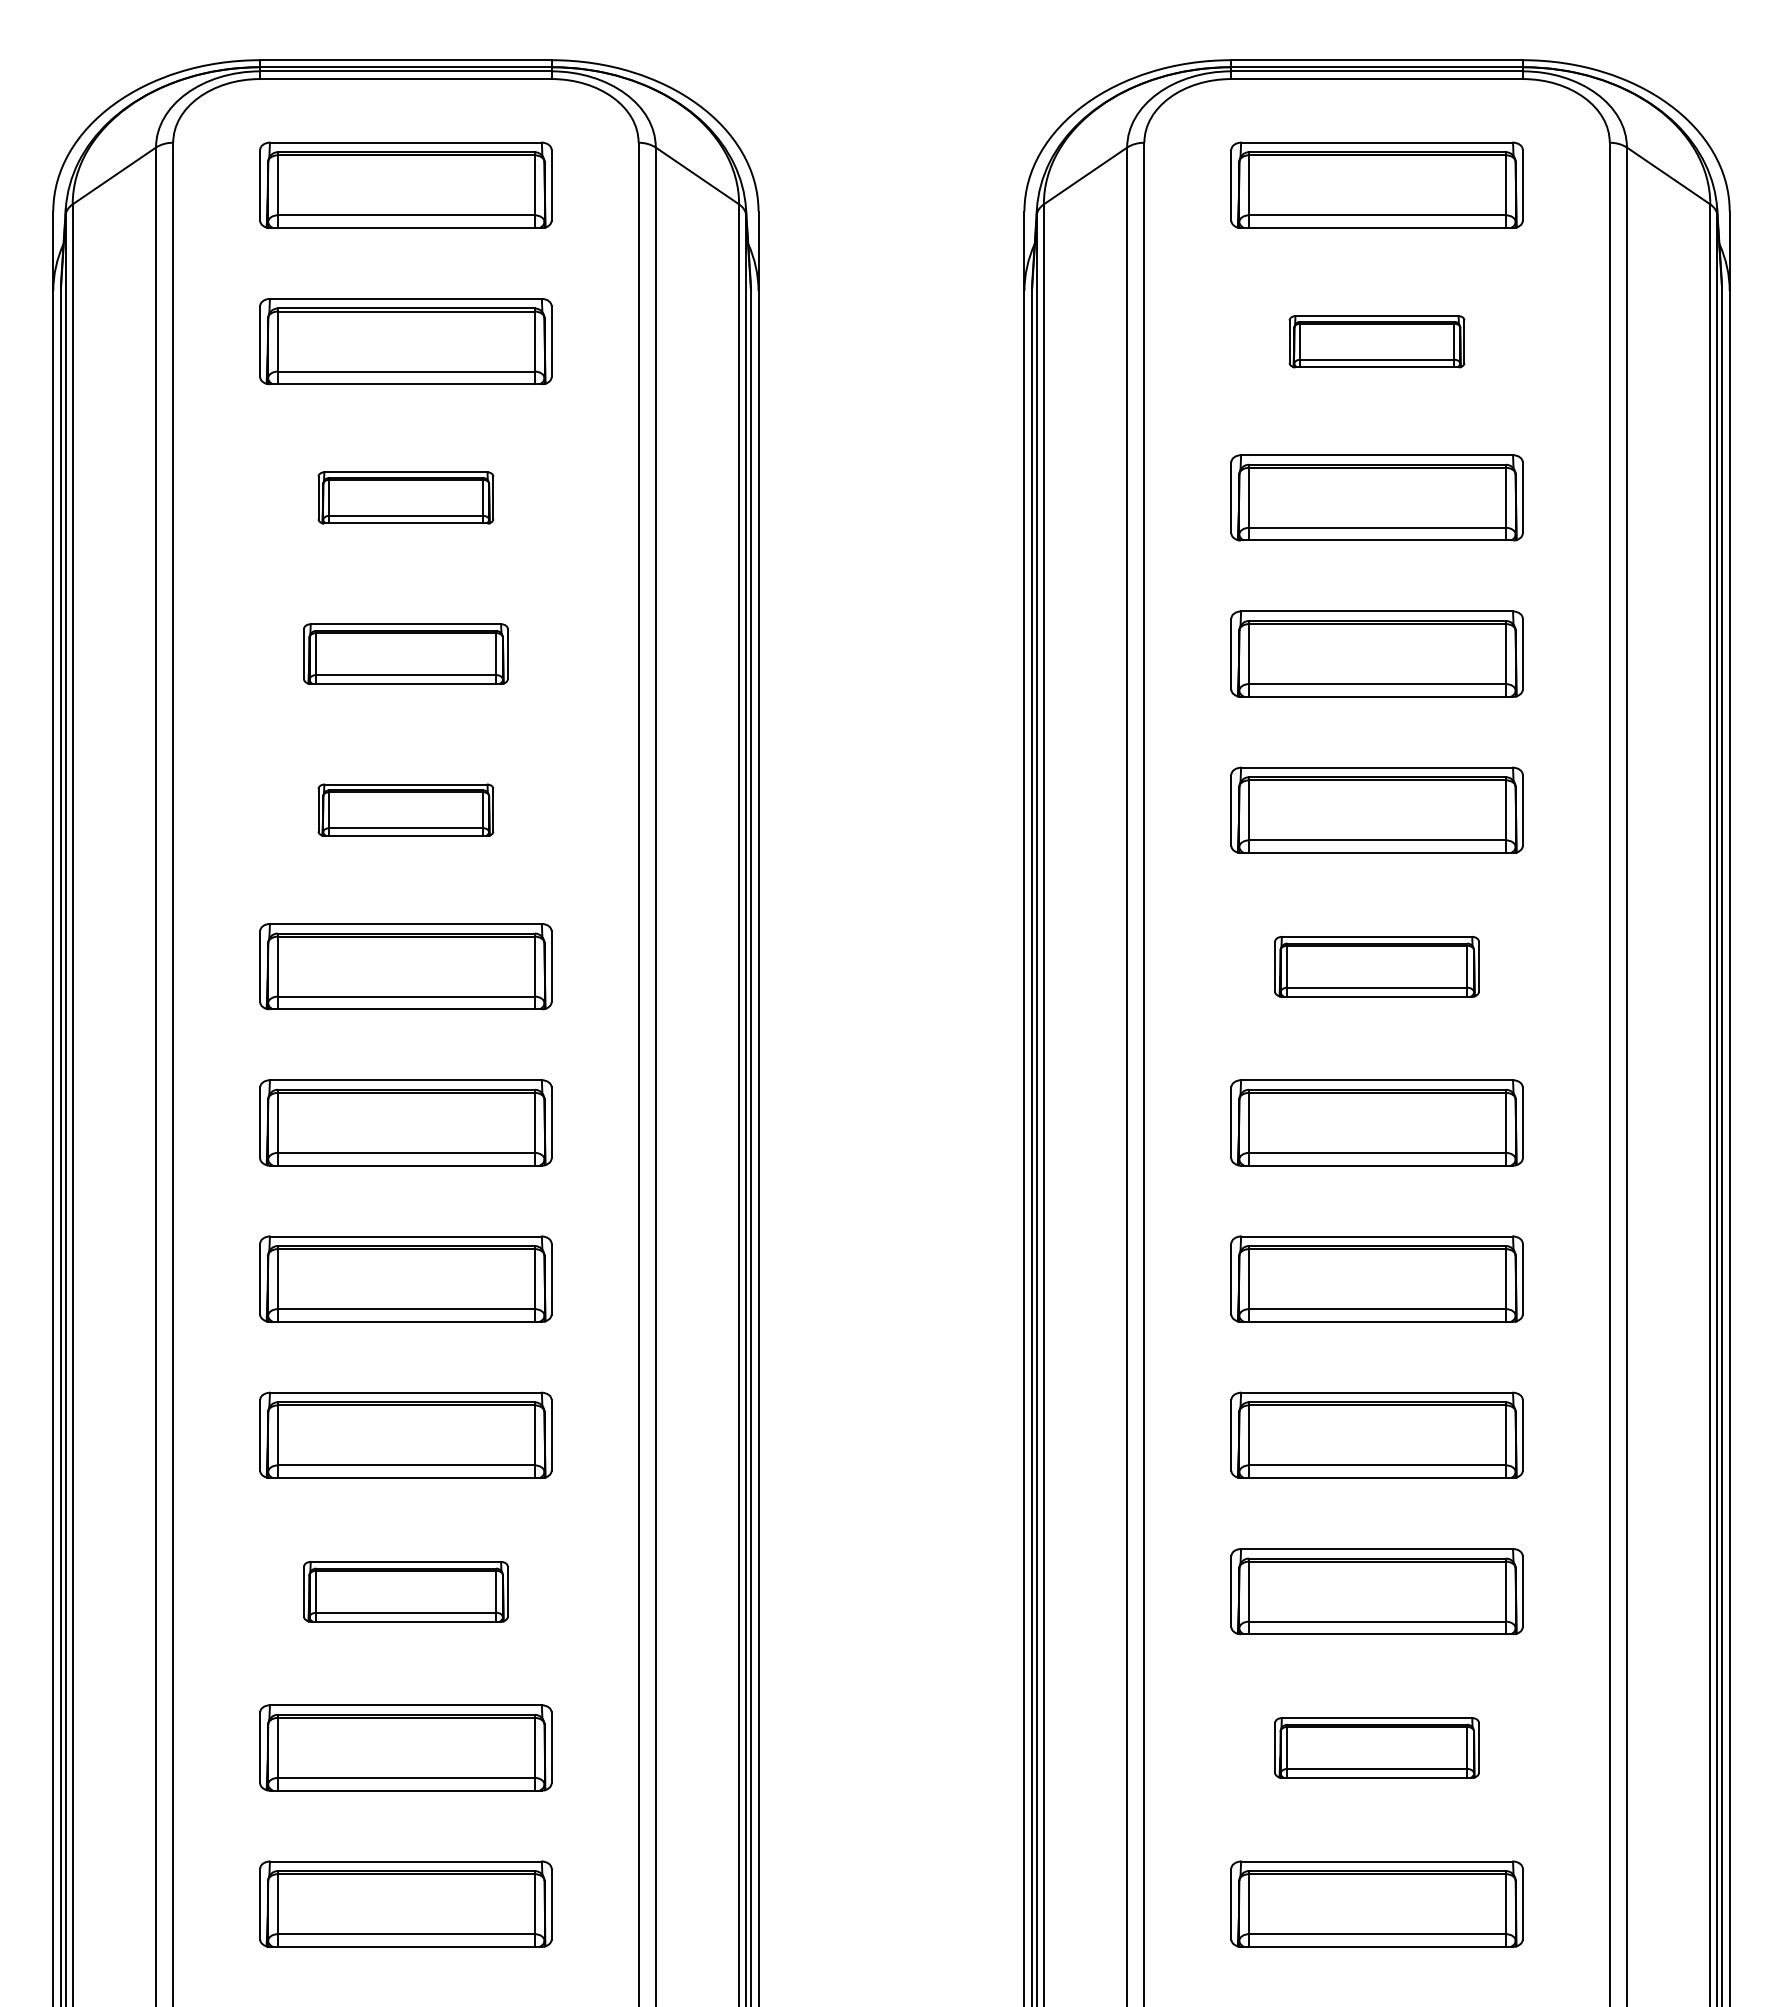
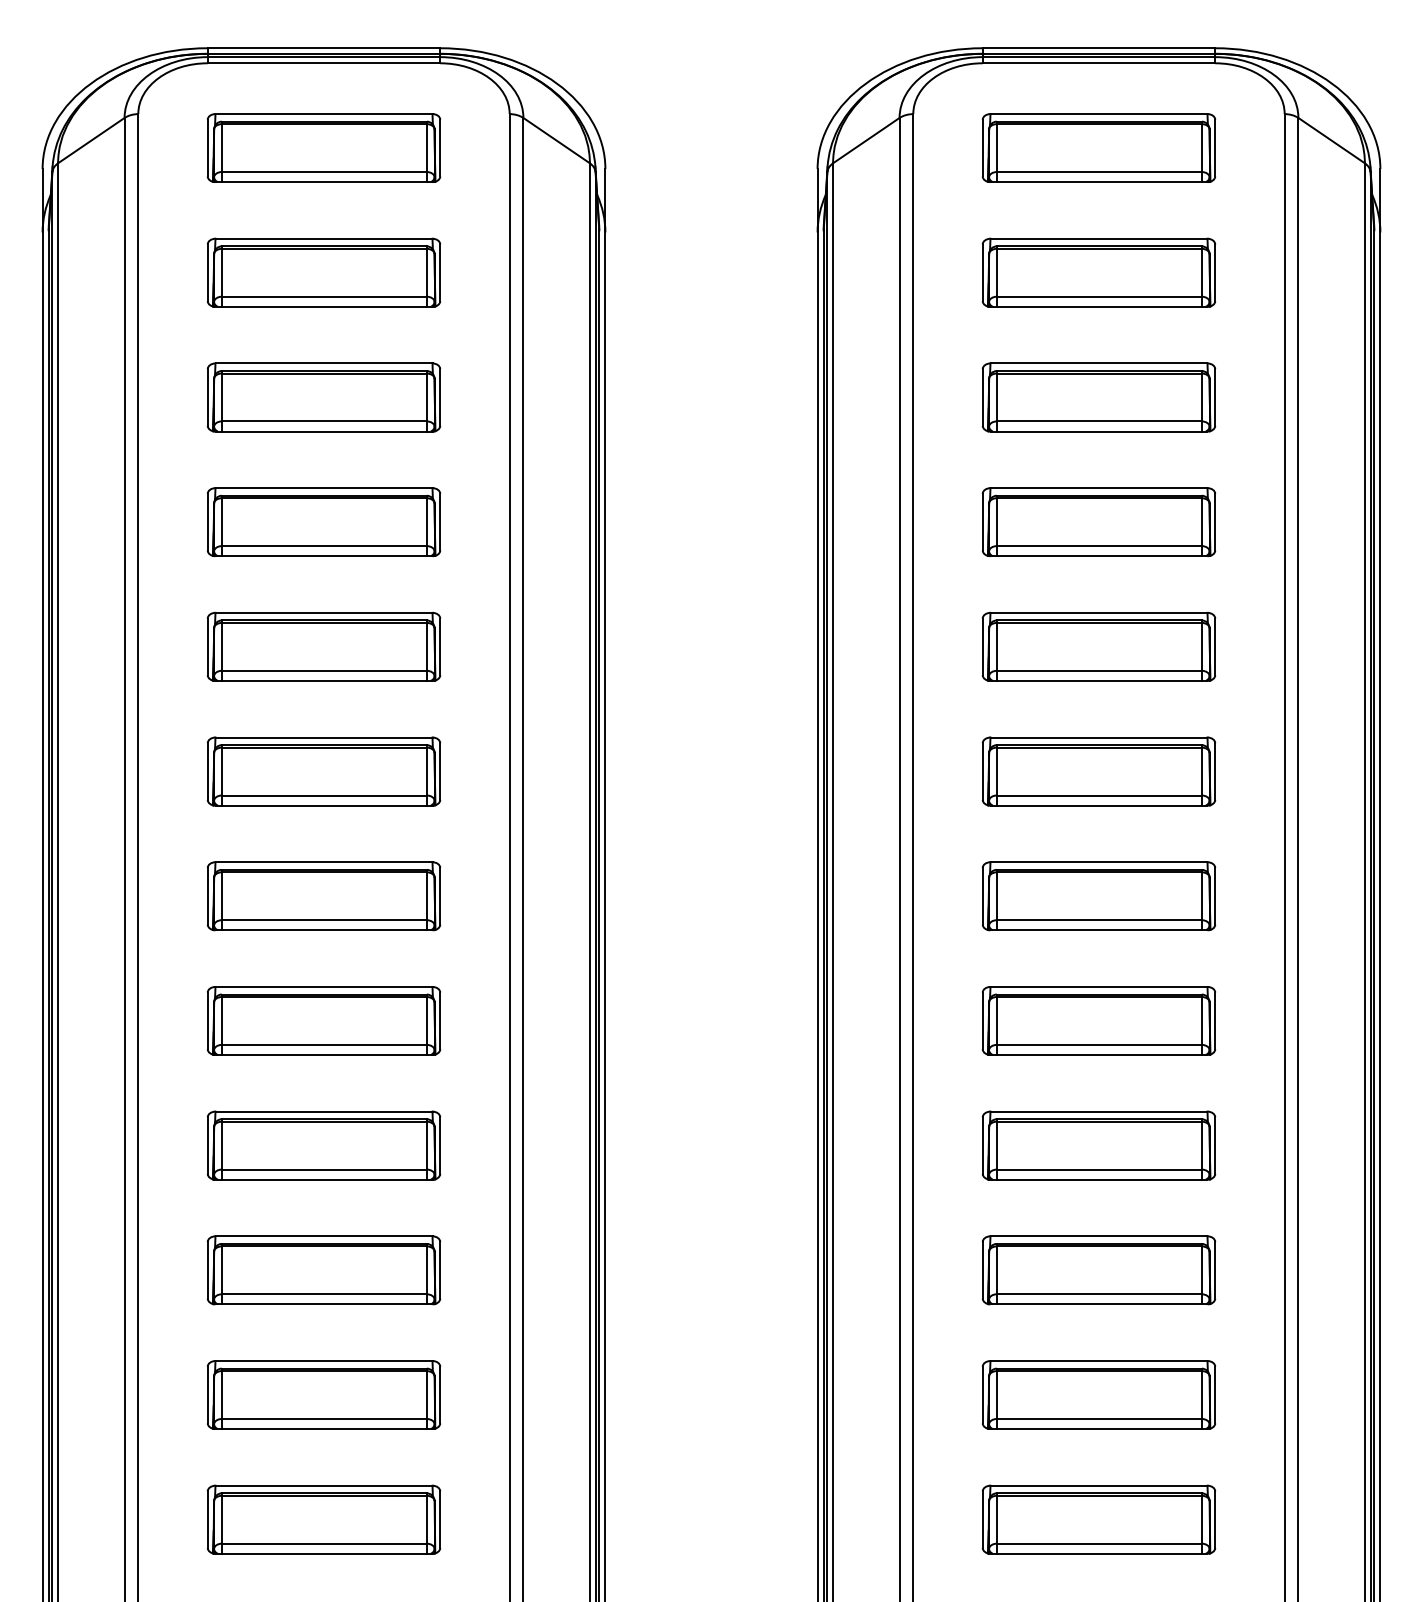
part: (1376, 341) -> (1098, 272), size x1.67
part: (405, 497) -> (323, 397), size x1.67
part: (405, 653) -> (323, 521), size x1.43
part: (405, 809) -> (323, 646), size x1.67
part: (1376, 966) -> (1098, 771), size x1.43
part: (405, 1591) -> (323, 1270), size x1.43
part: (1376, 1747) -> (1098, 1394), size x1.43

